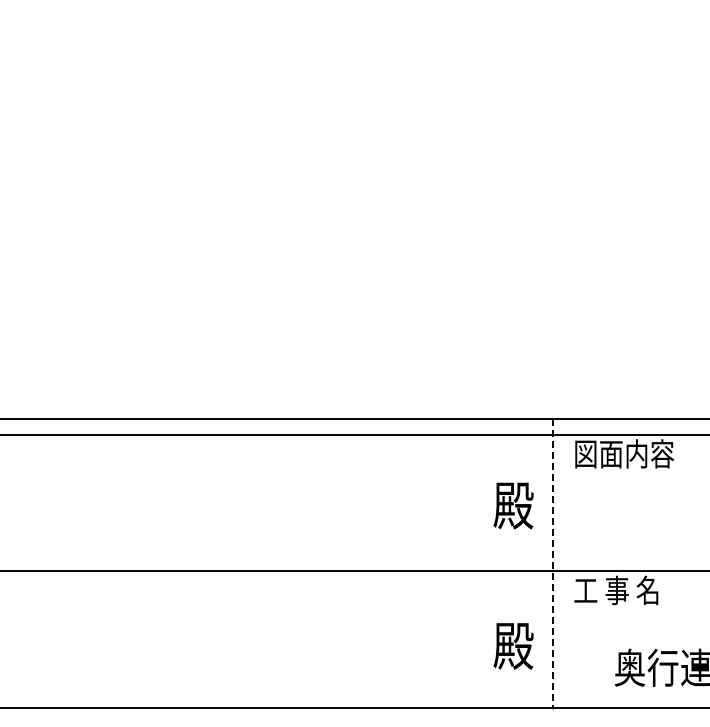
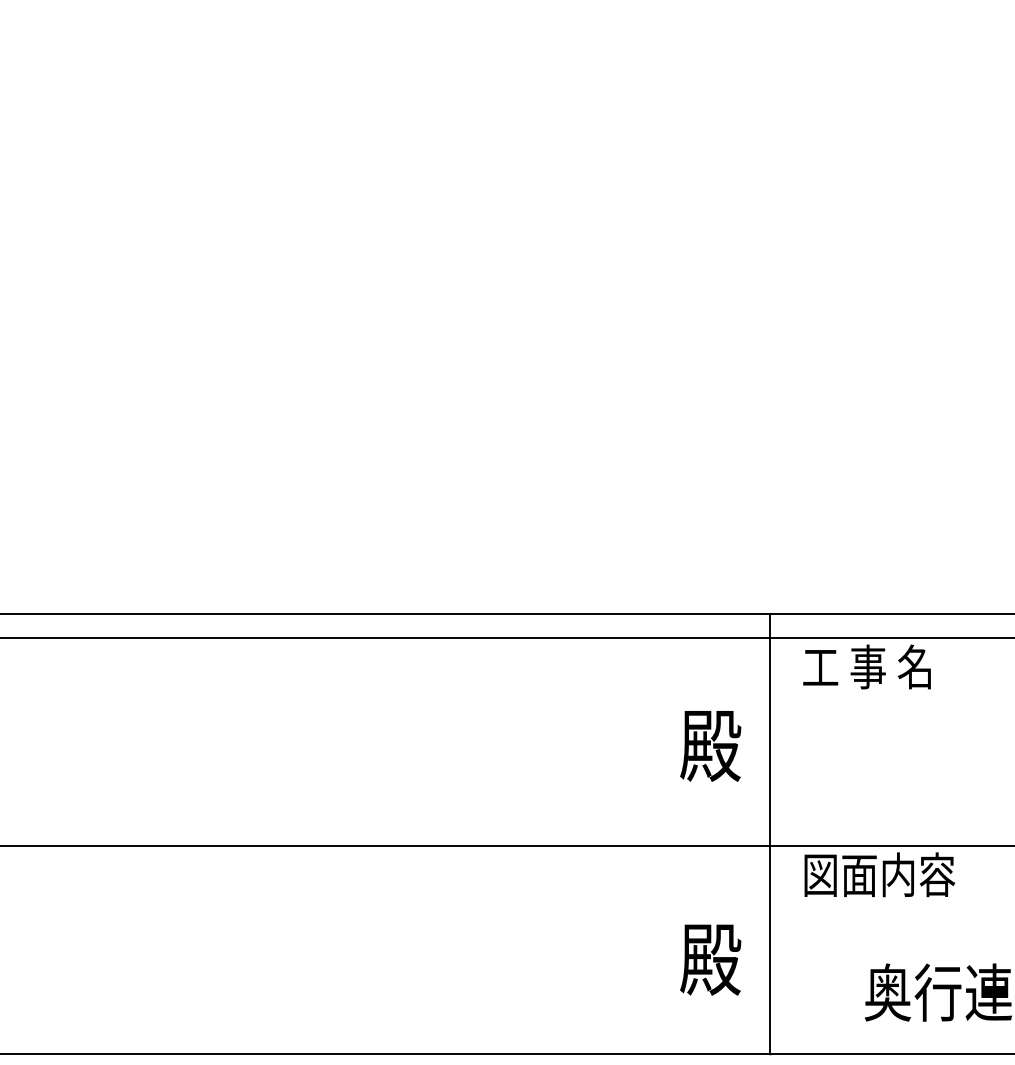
text: (624, 453) -> (879, 666), 図面内容 -> 工 事 名
line: (552, 564) -> (769, 835), dashed -> solid
text: (624, 590) -> (879, 874), 工 事 名 -> 図面内容

